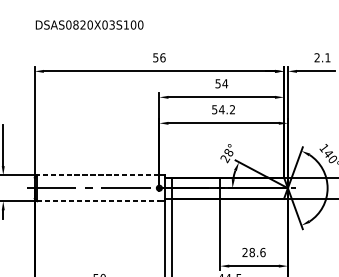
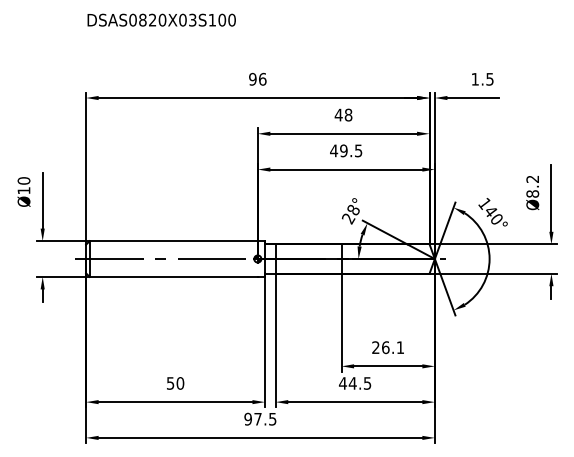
text: (89, 24) -> (161, 19), moved
text: (155, 57) -> (252, 78), 56 -> 96
text: (322, 57) -> (482, 78), 2.1 -> 1.5
text: (221, 83) -> (343, 114), 54 -> 48
text: (223, 109) -> (346, 150), 54.2 -> 49.5
line: (98, 175) -> (173, 241), dashed -> solid
line: (98, 200) -> (174, 276), dashed -> solid
text: (257, 252) -> (393, 347), 28.6 -> 26.1

